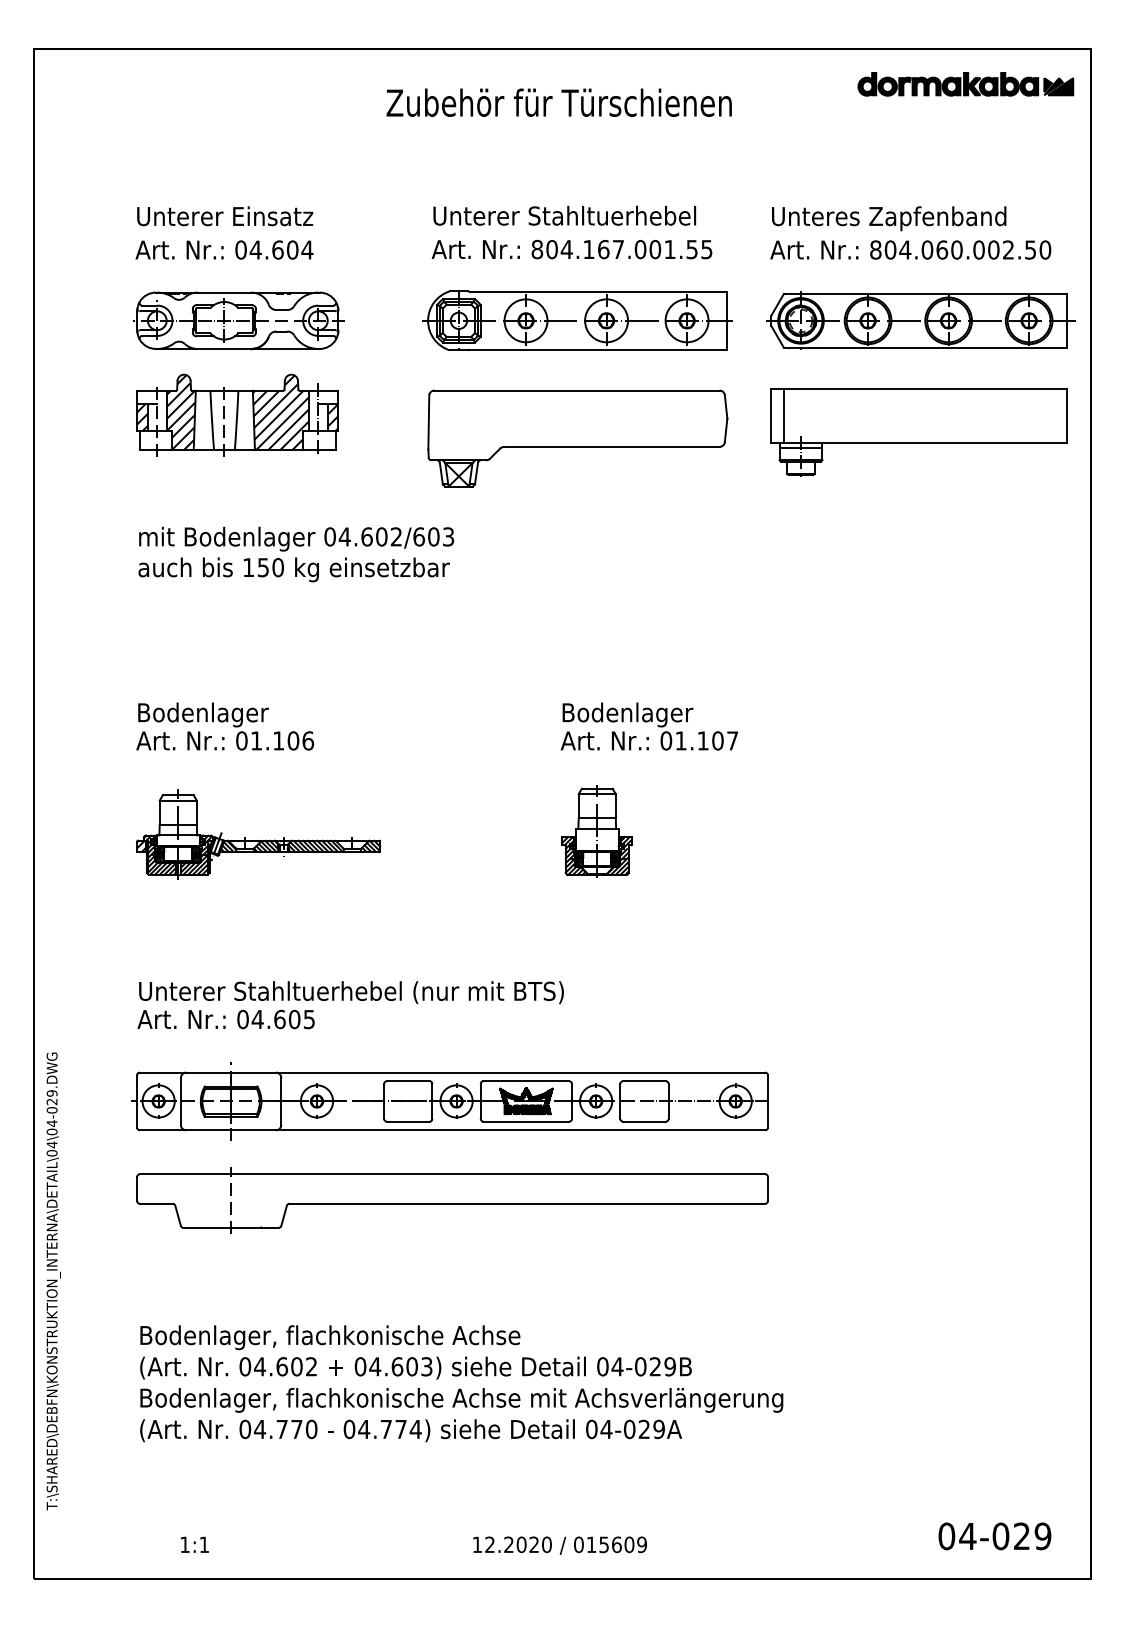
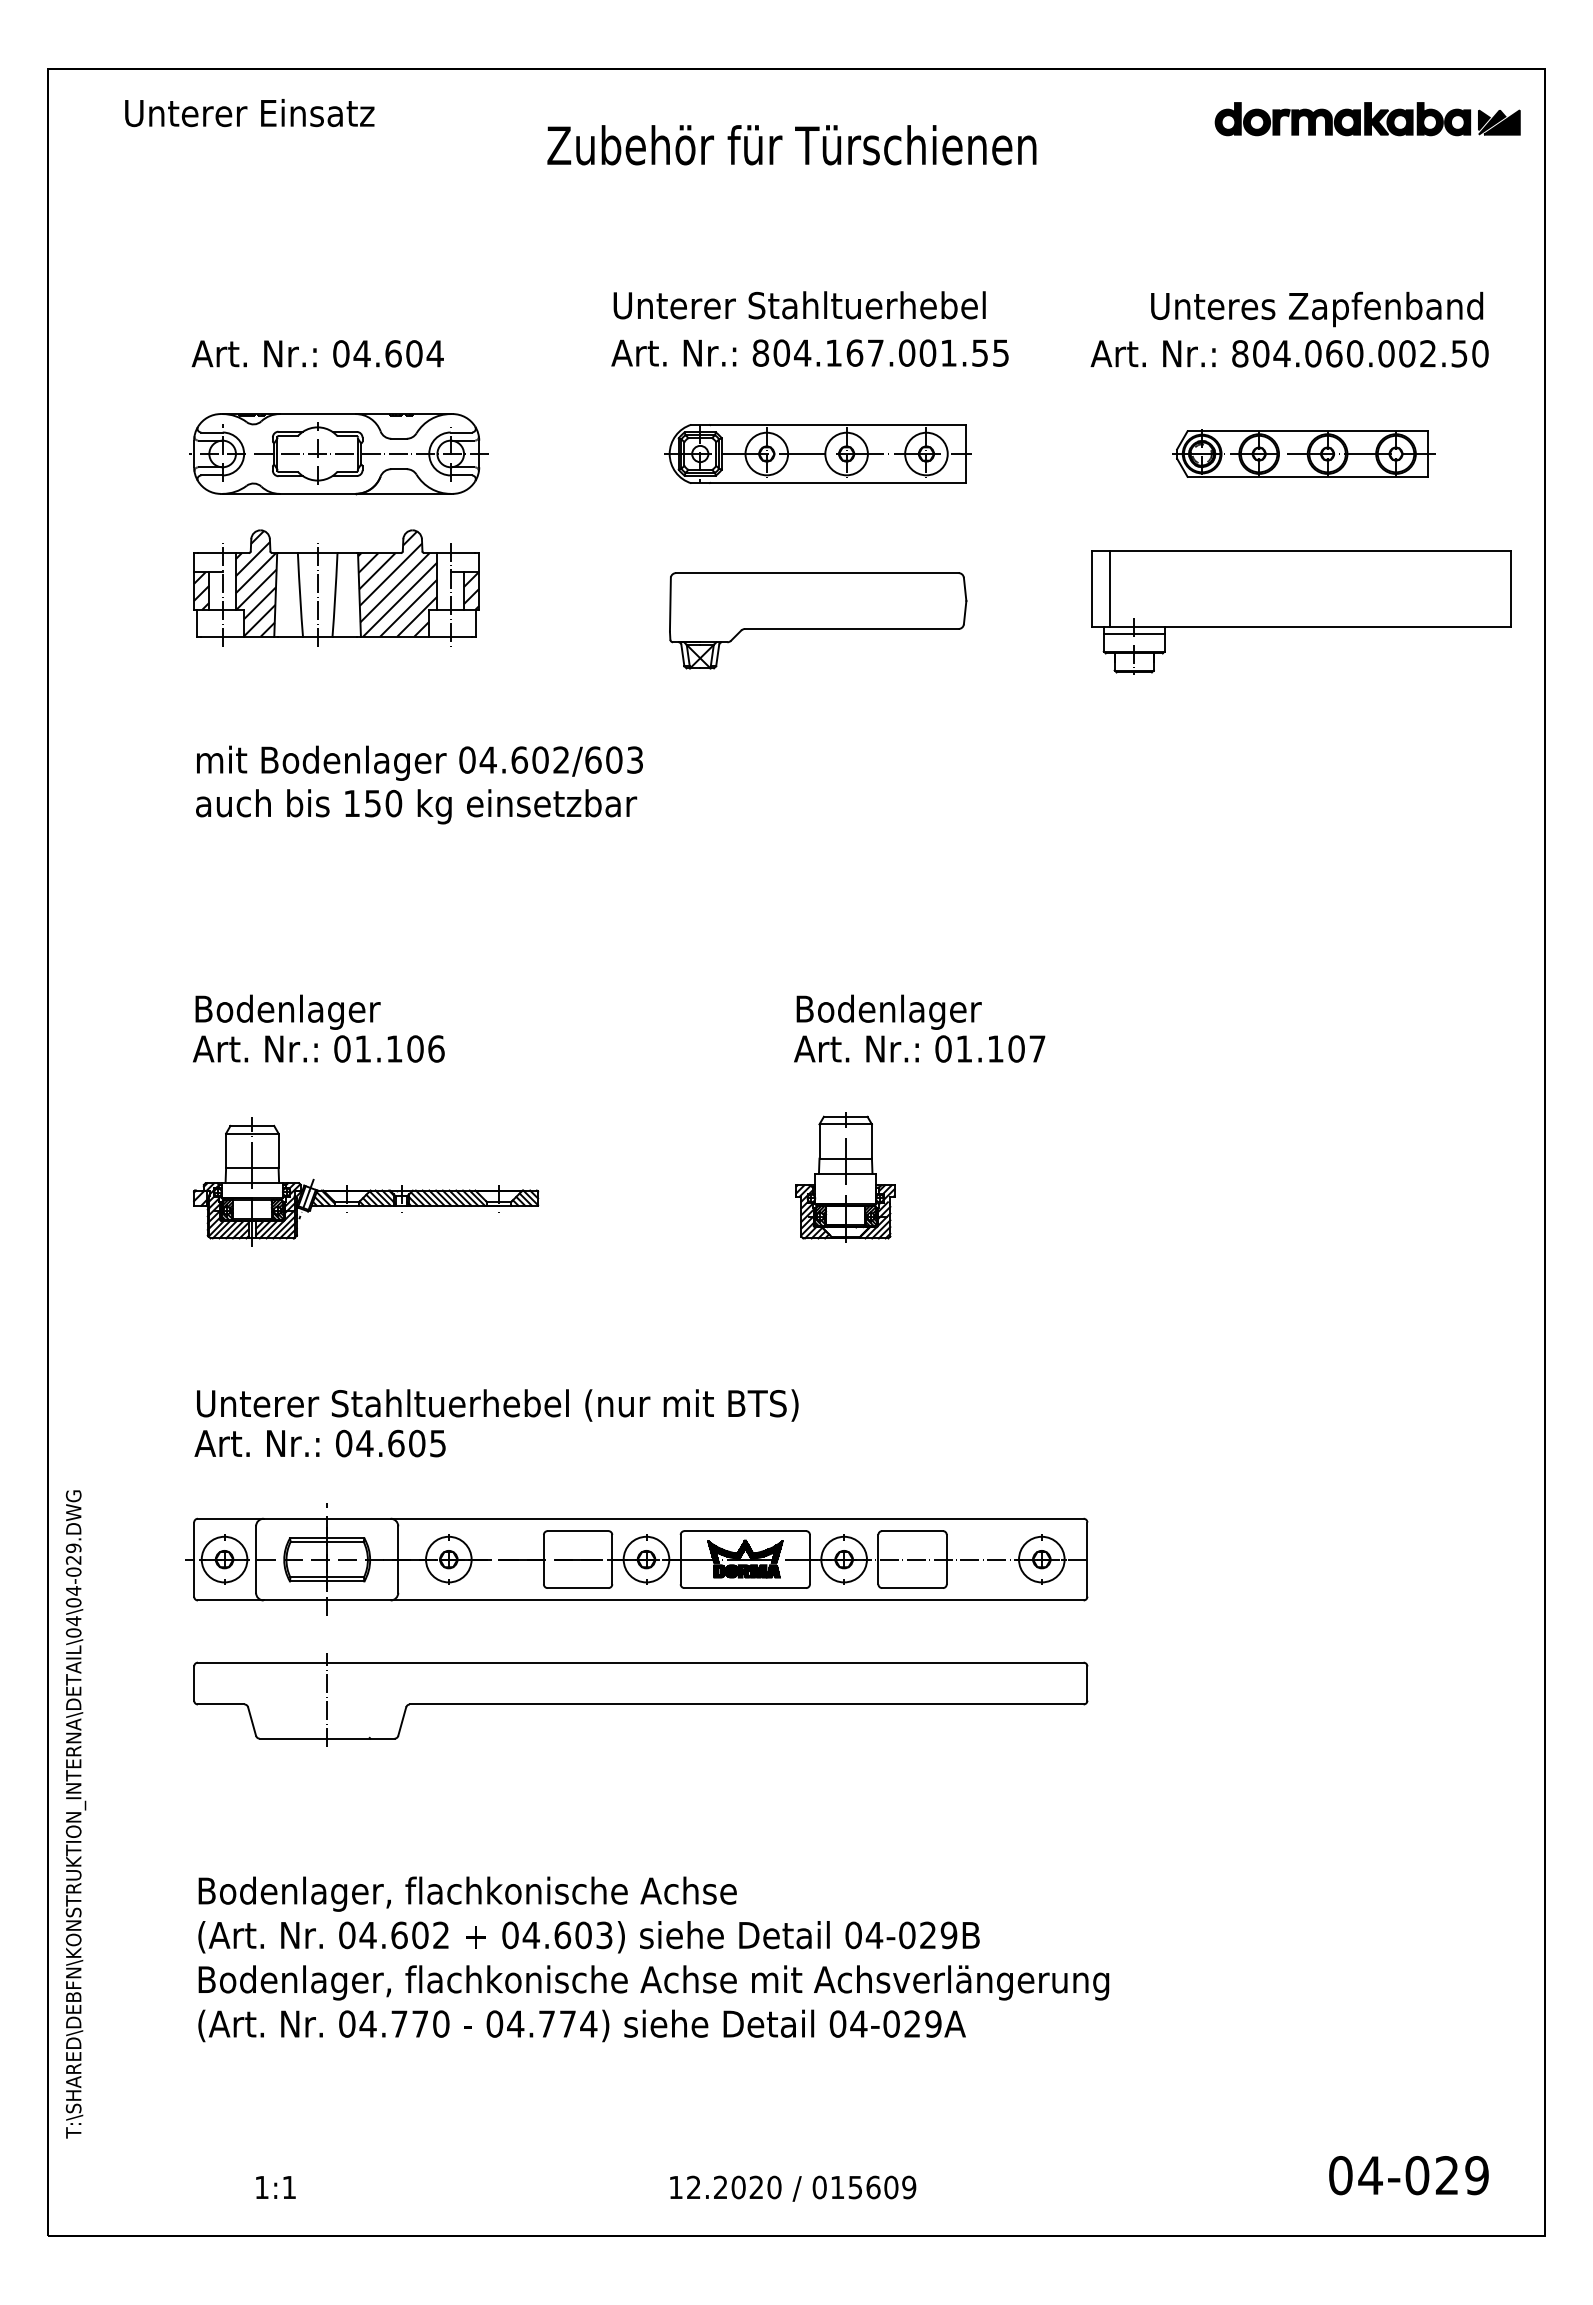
text: (224, 216) -> (249, 113), moved
text: (889, 218) -> (1317, 309), moved
part: (577, 320) -> (817, 453), size x0.7
part: (920, 320) -> (1303, 453), size x0.6
part: (577, 438) -> (817, 620), size x0.7

